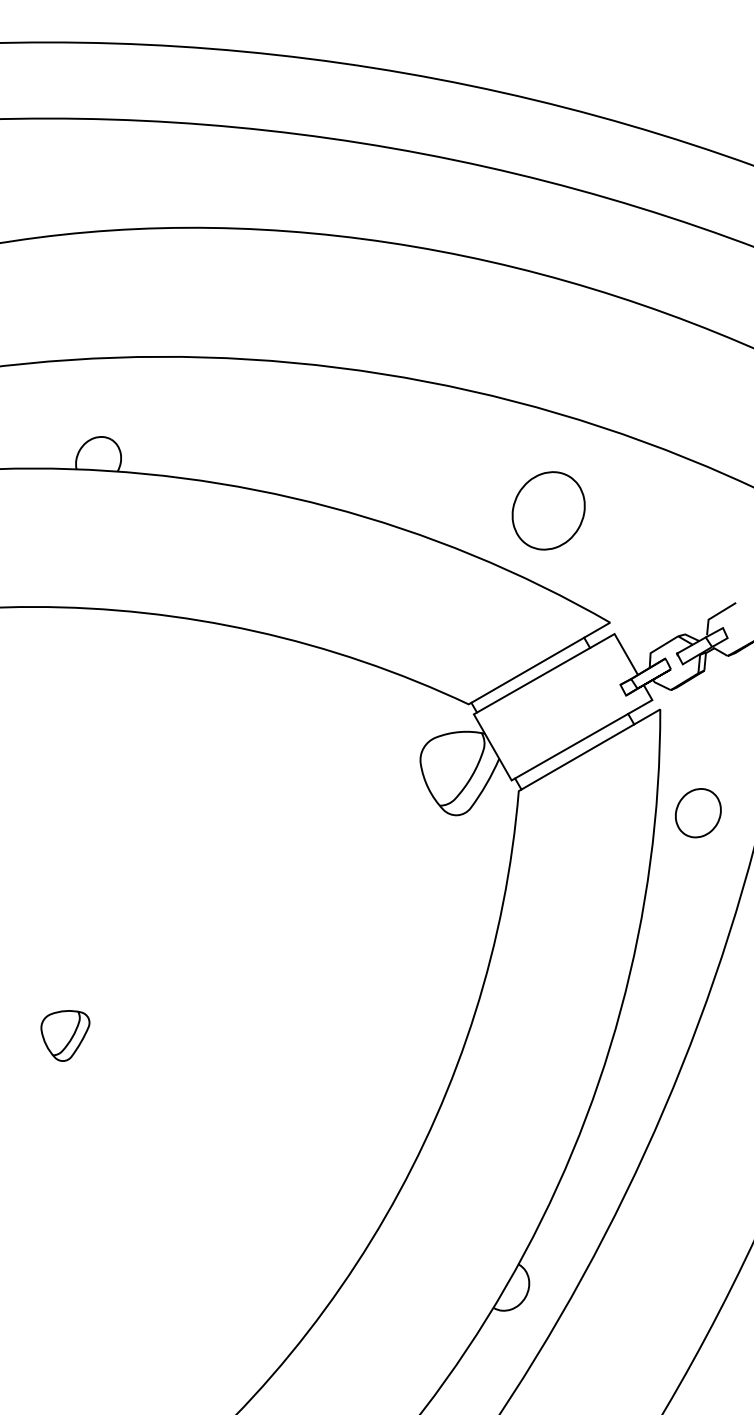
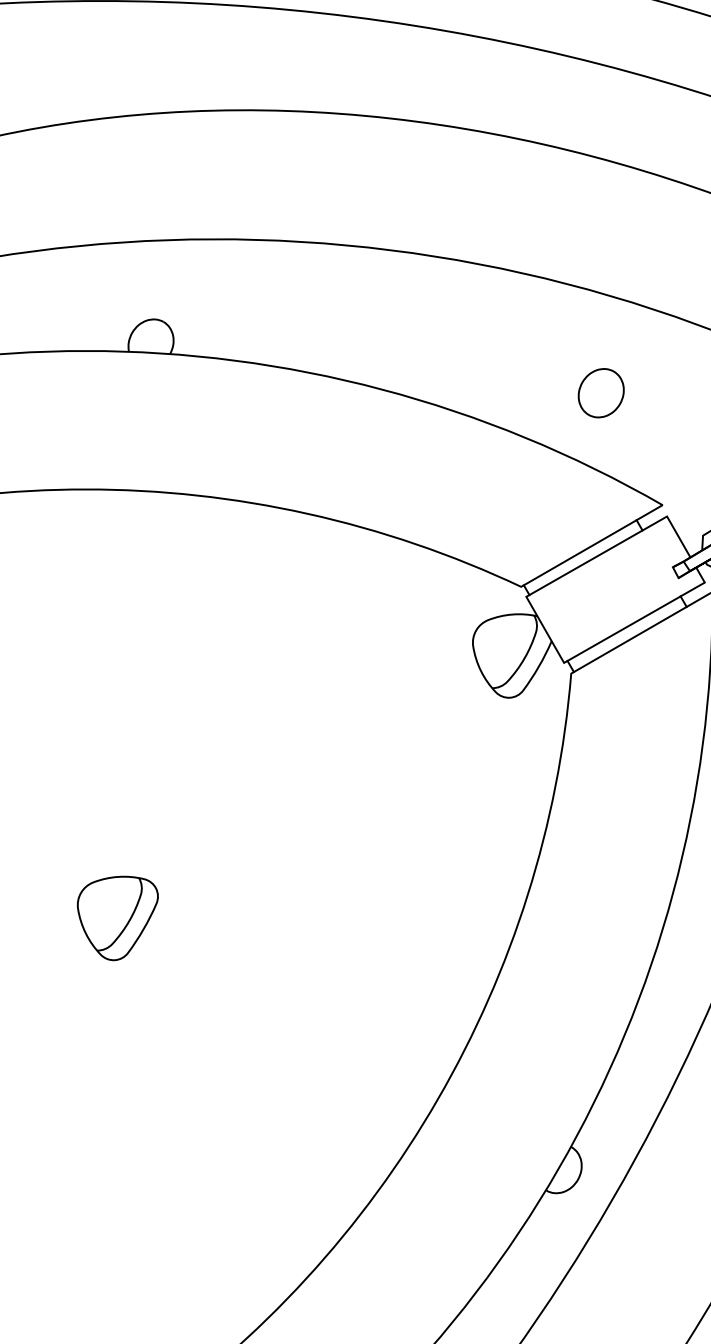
part: (548, 510) -> (600, 392), size x0.62
part: (65, 1035) -> (117, 917), size x1.67

